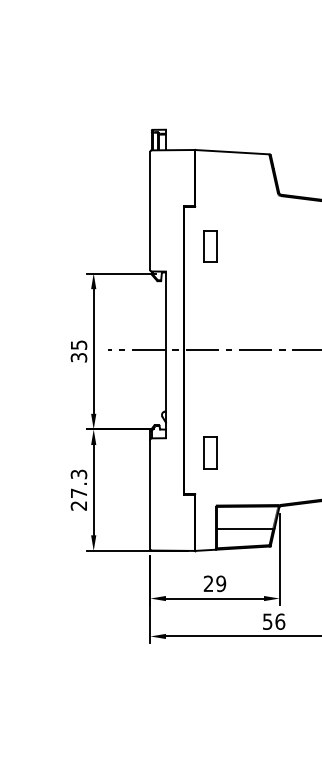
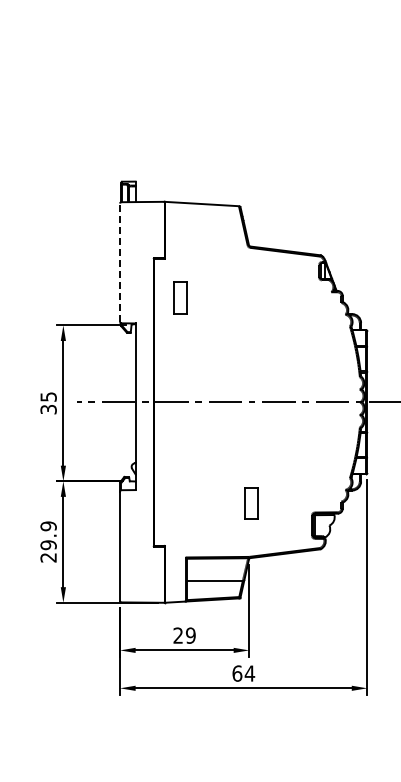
line: (150, 210) -> (120, 262), solid -> dashed
part: (210, 452) -> (251, 503), moved
text: (78, 483) -> (48, 535), 27.3 -> 29.9
text: (273, 621) -> (243, 673), 56 -> 64

